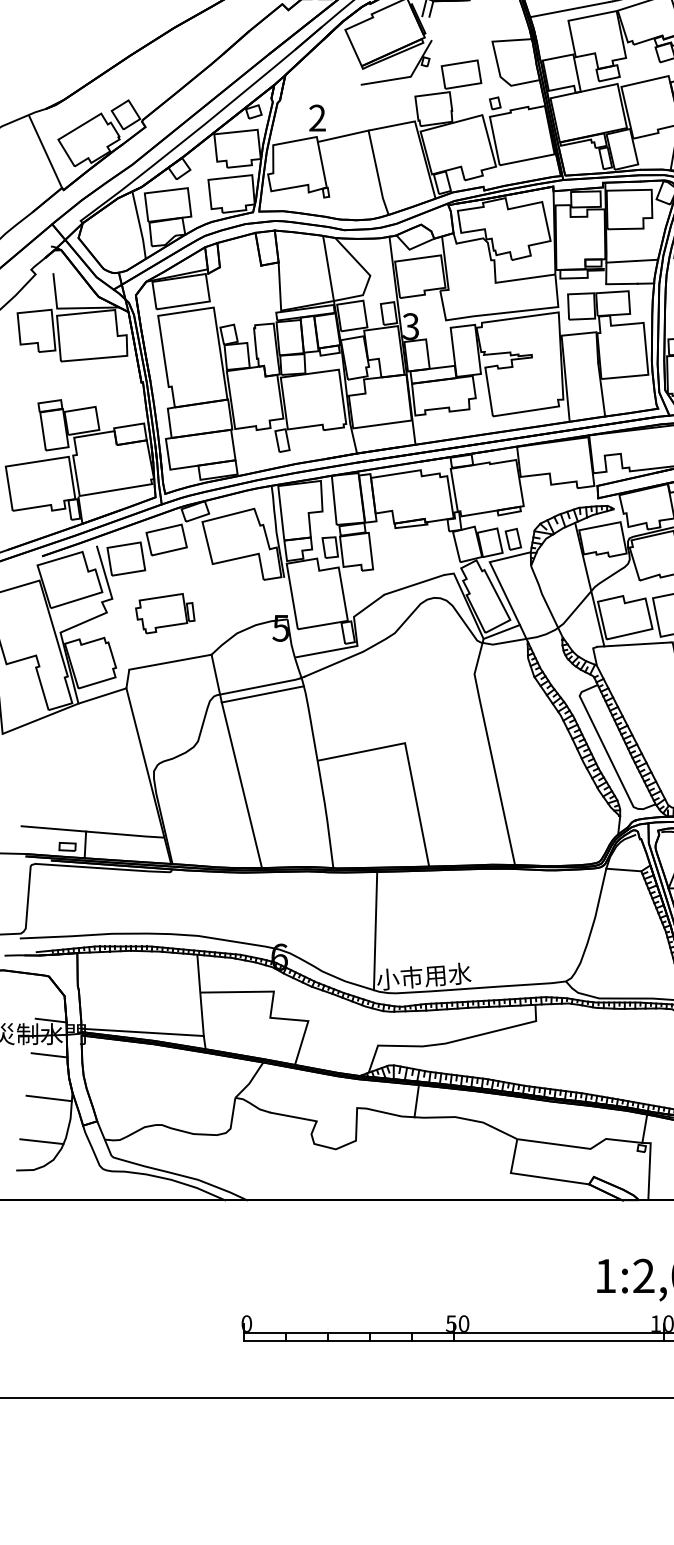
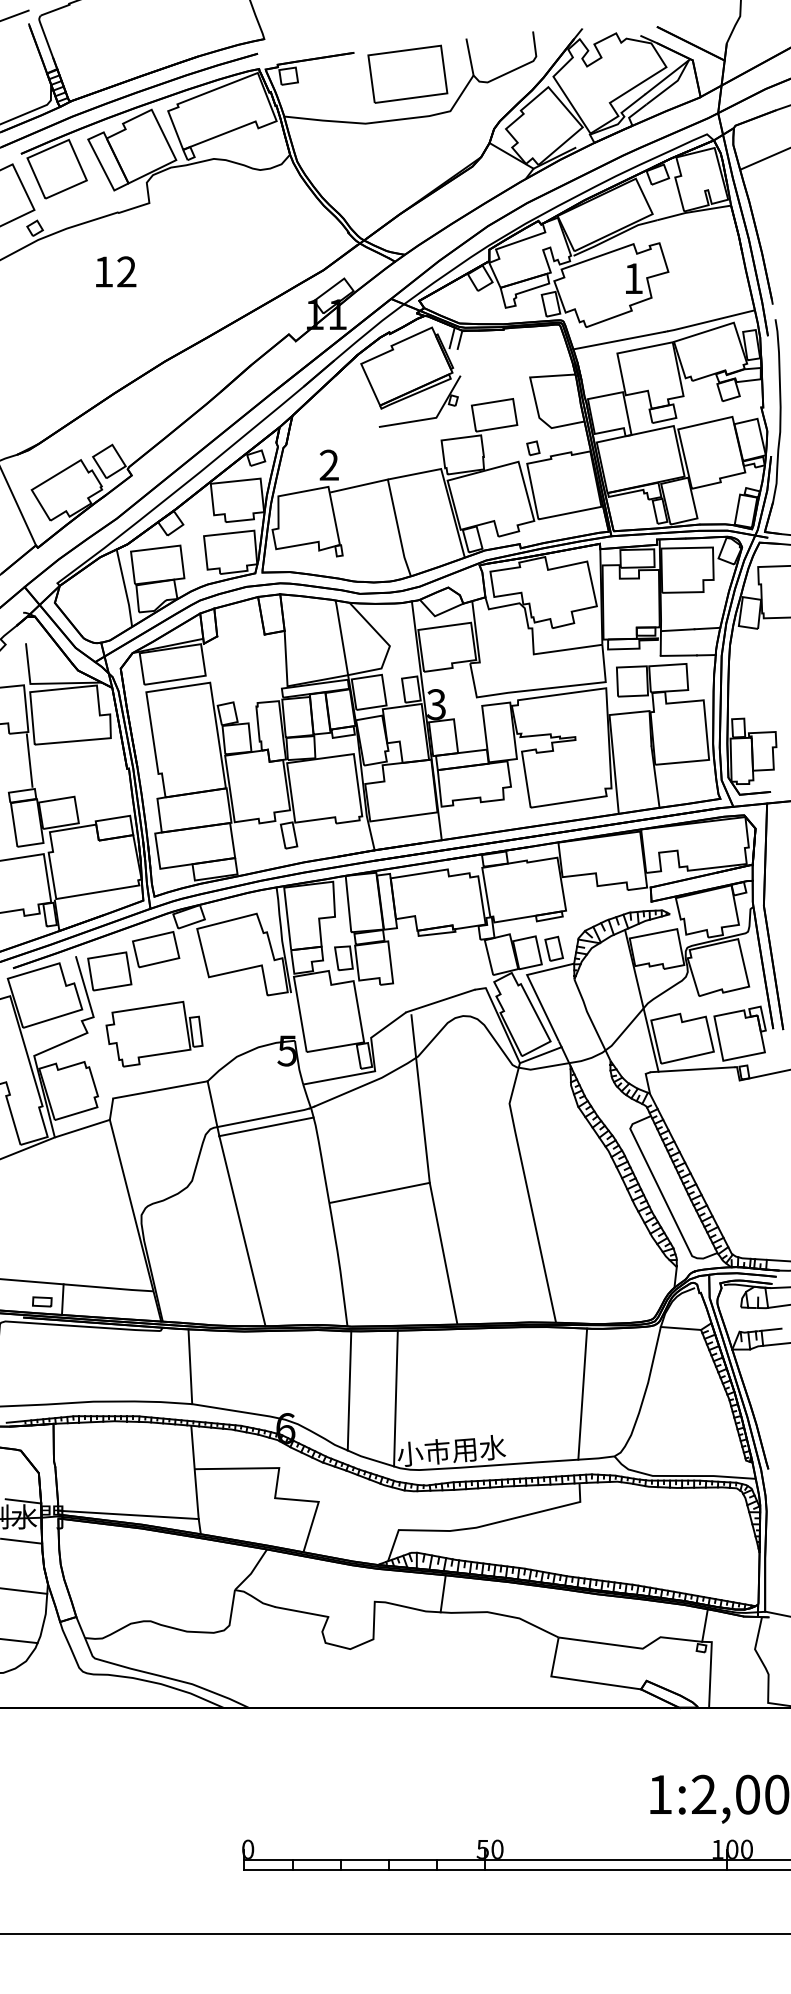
line: (56, 375) -> (29, 760), added
part: (165, 613) -> (154, 1033), size x1.43
line: (396, 669) -> (420, 1098), added
line: (196, 903) -> (190, 1366), added
line: (335, 924) -> (349, 1390), added
line: (538, 926) -> (582, 1393), added

